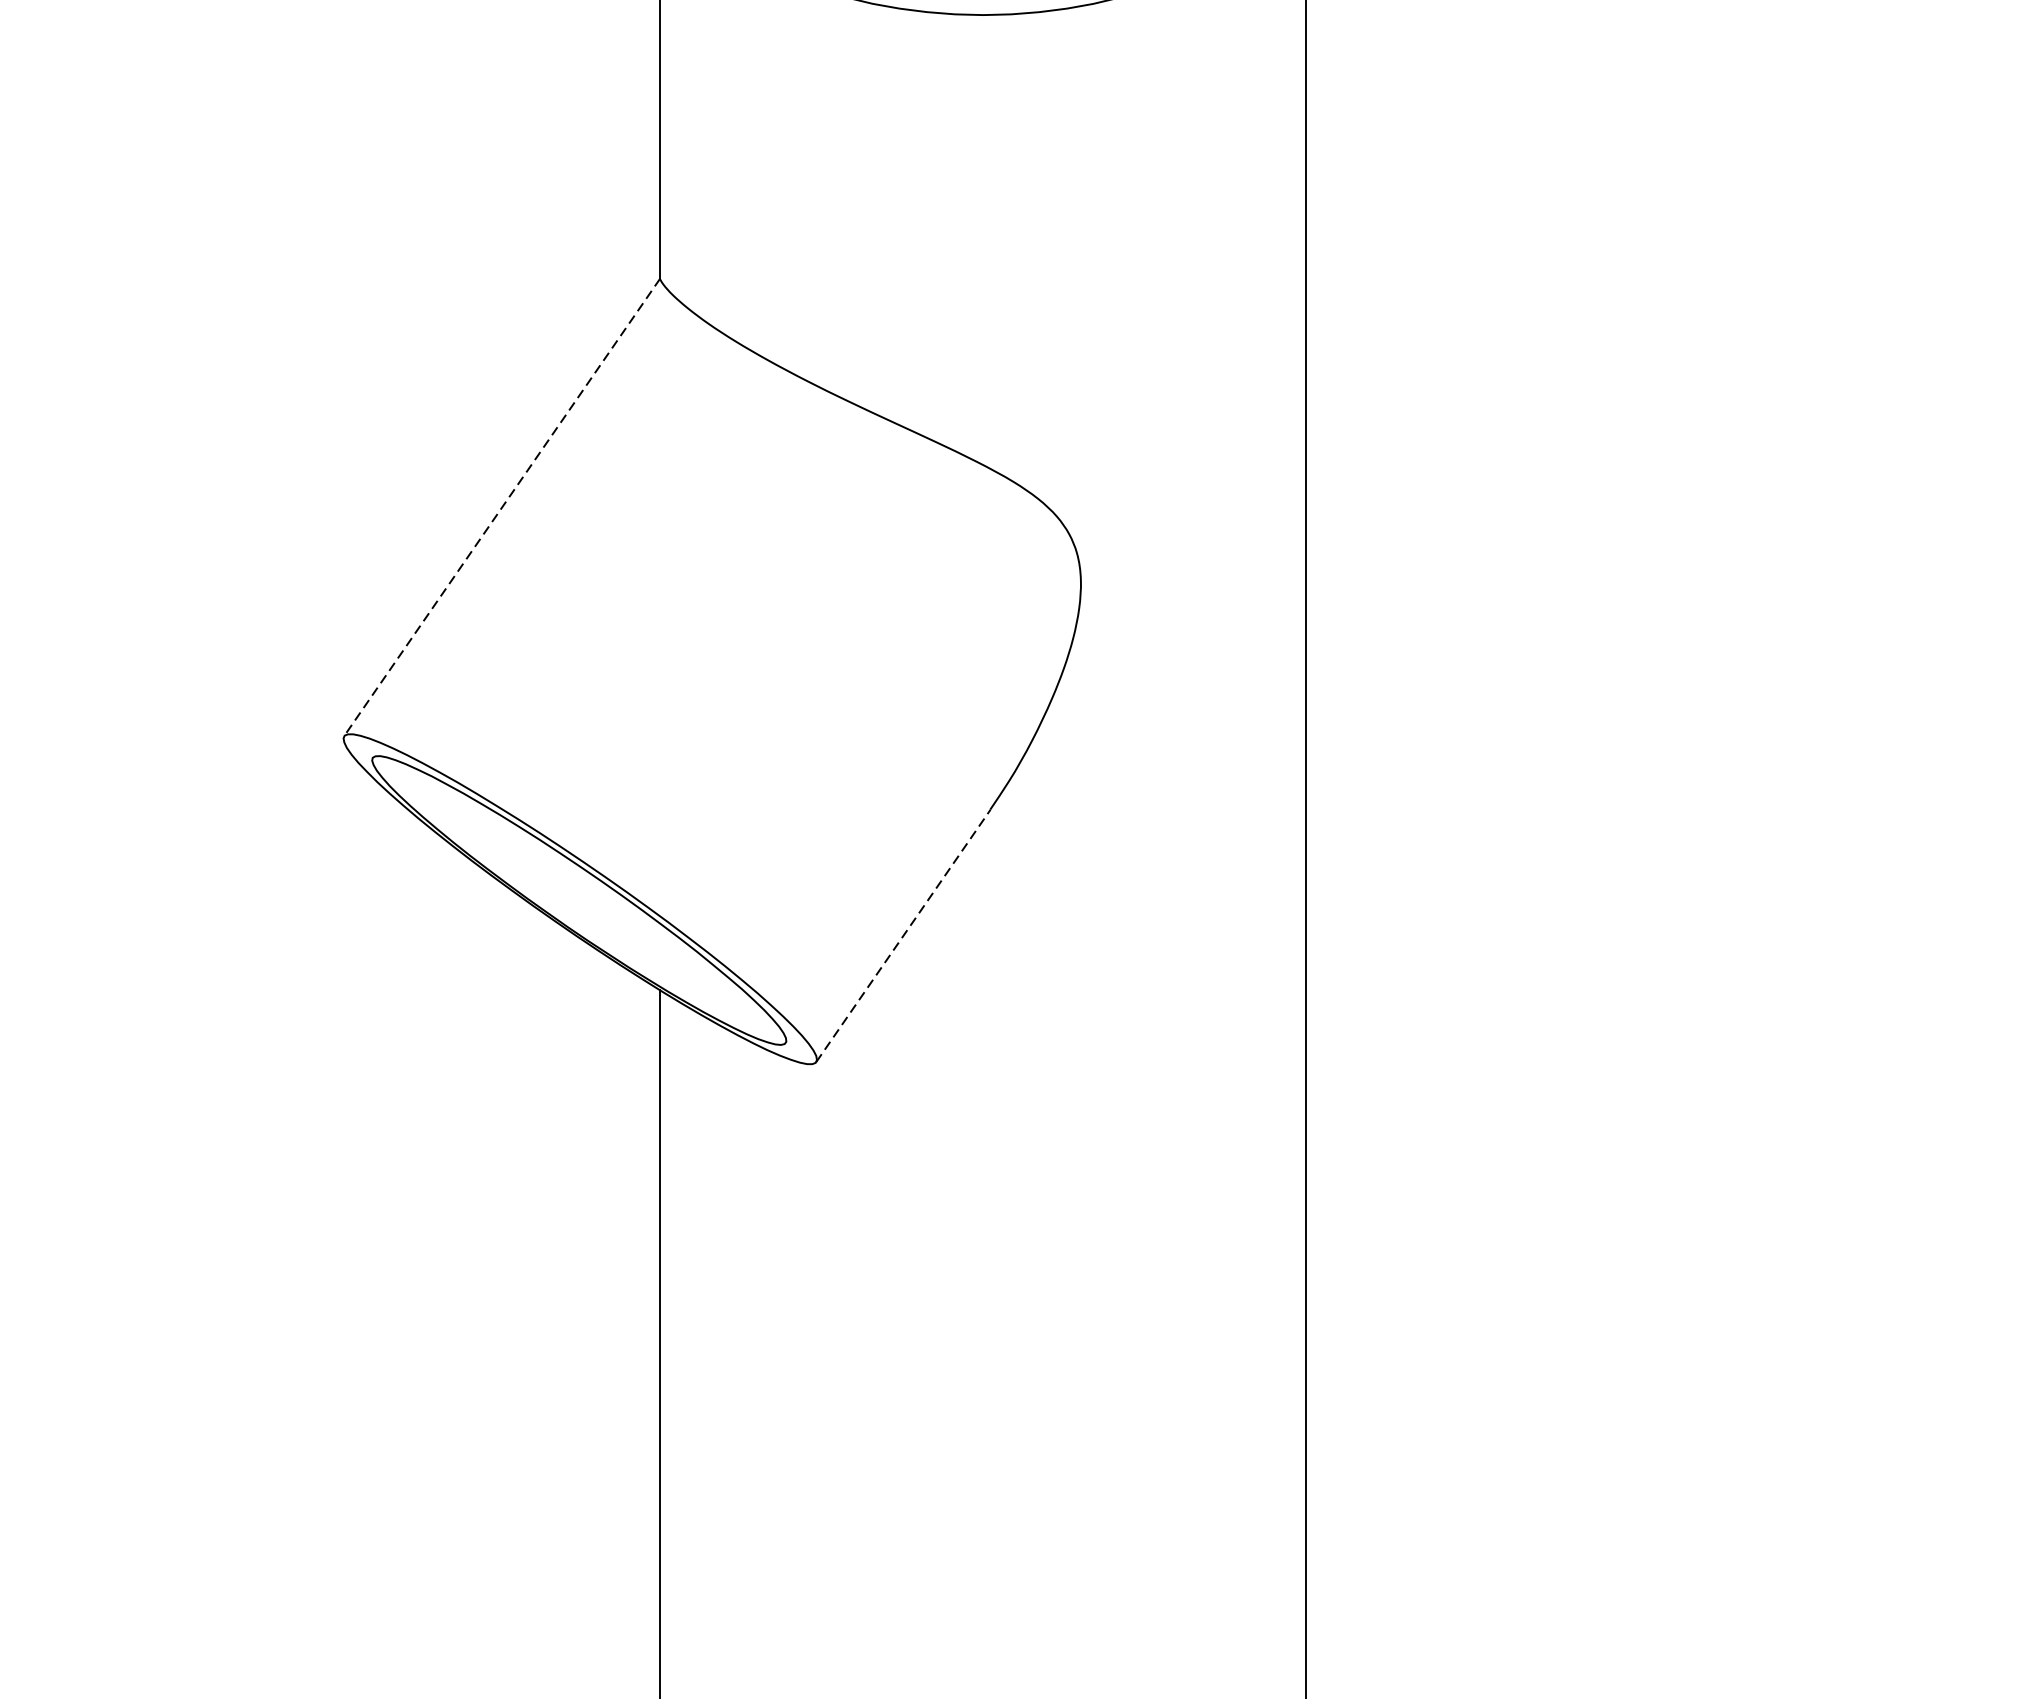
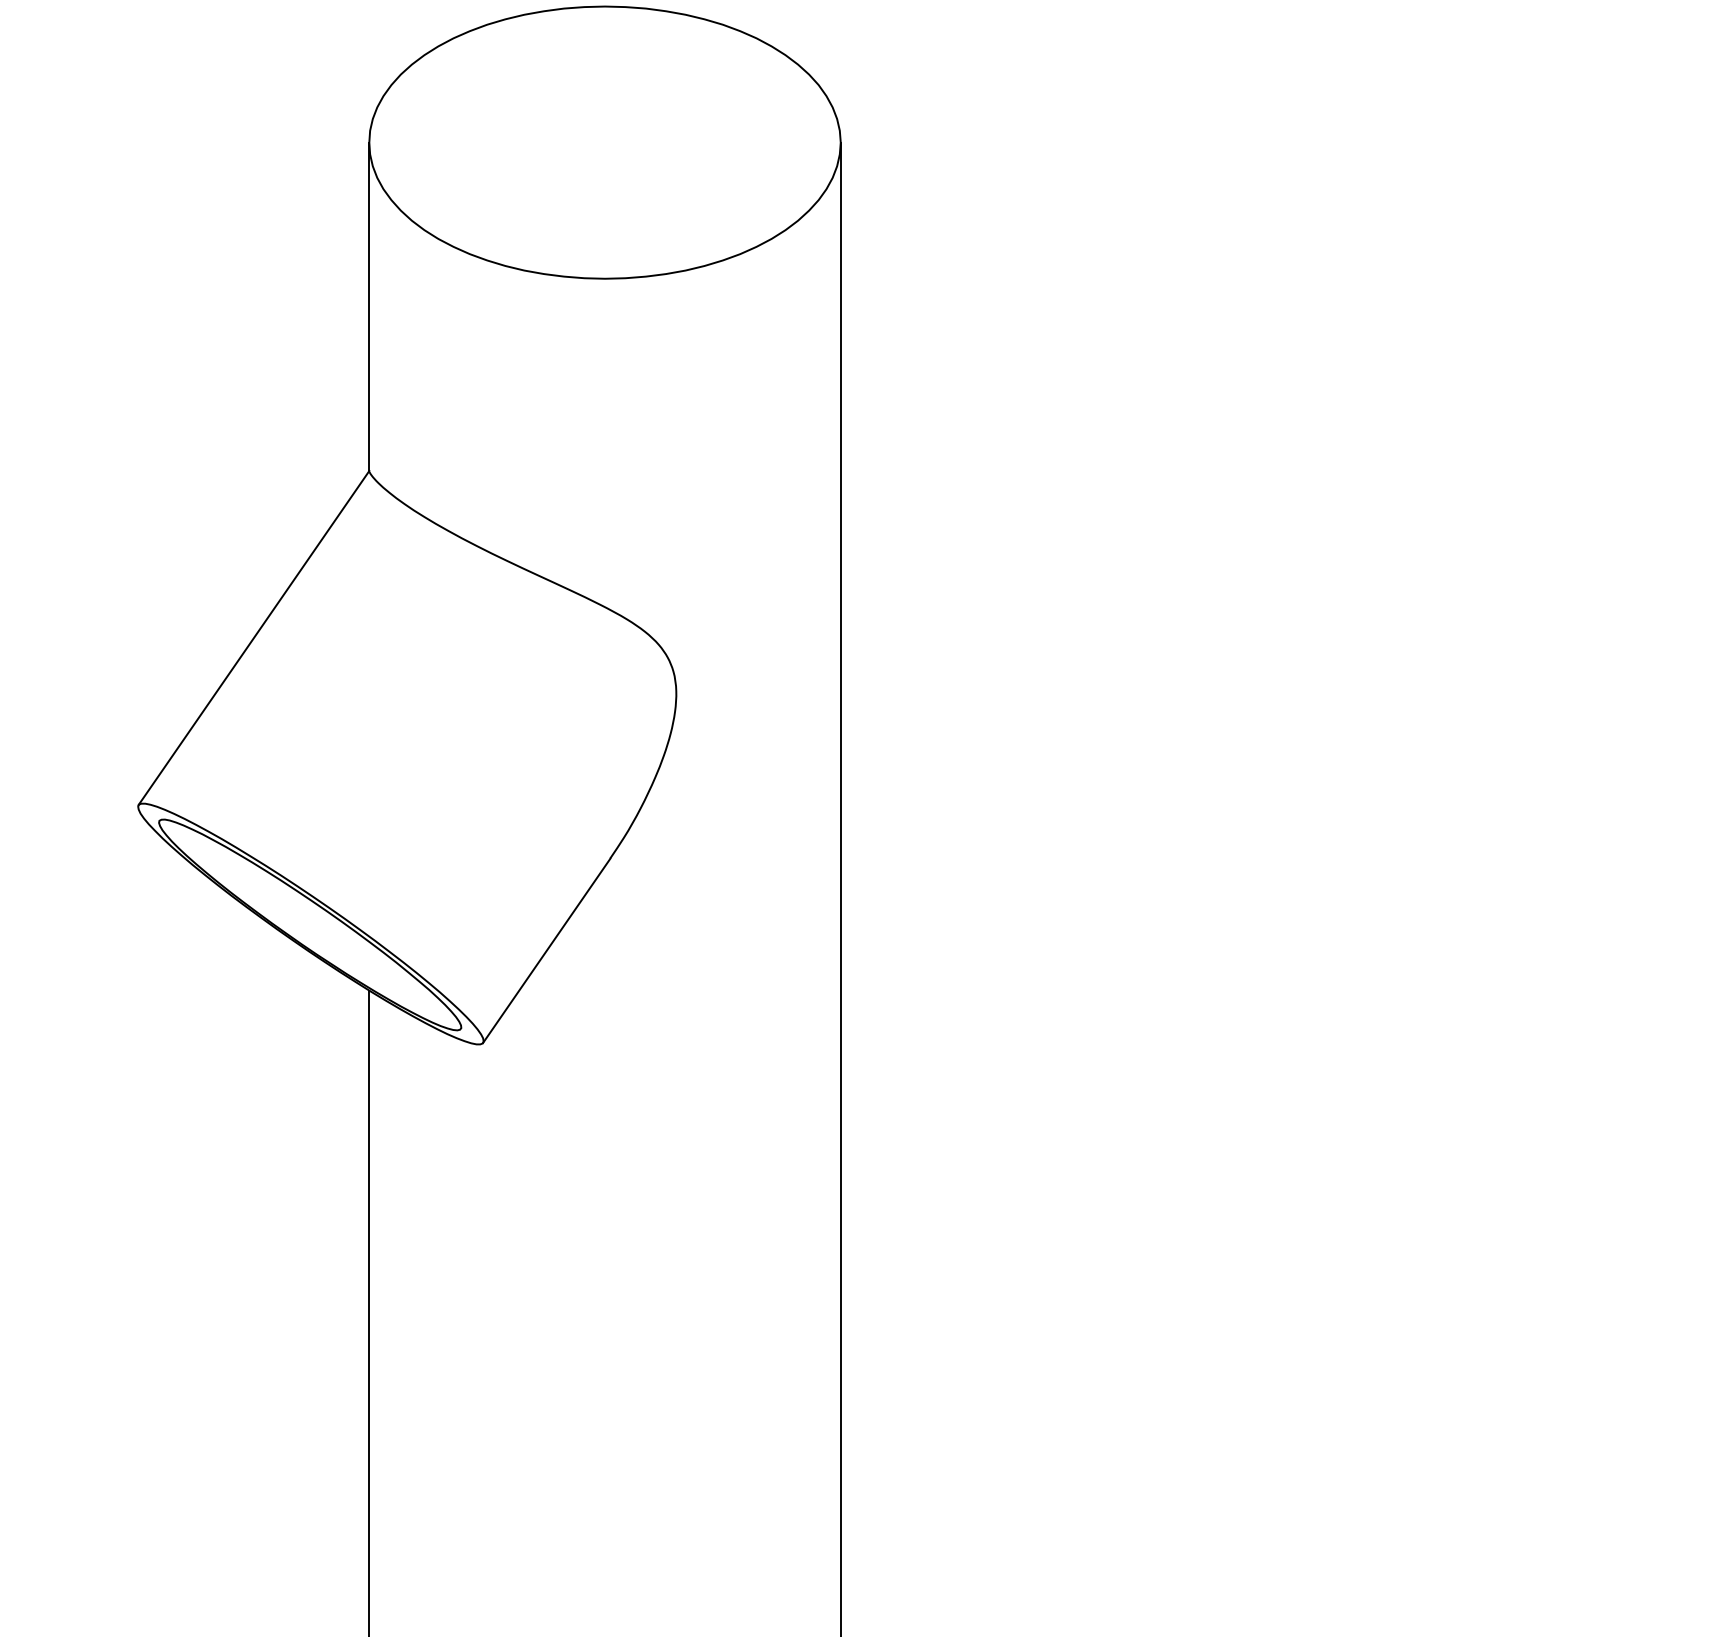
line: (501, 507) -> (253, 638), dashed -> solid
line: (903, 935) -> (546, 950), dashed -> solid

